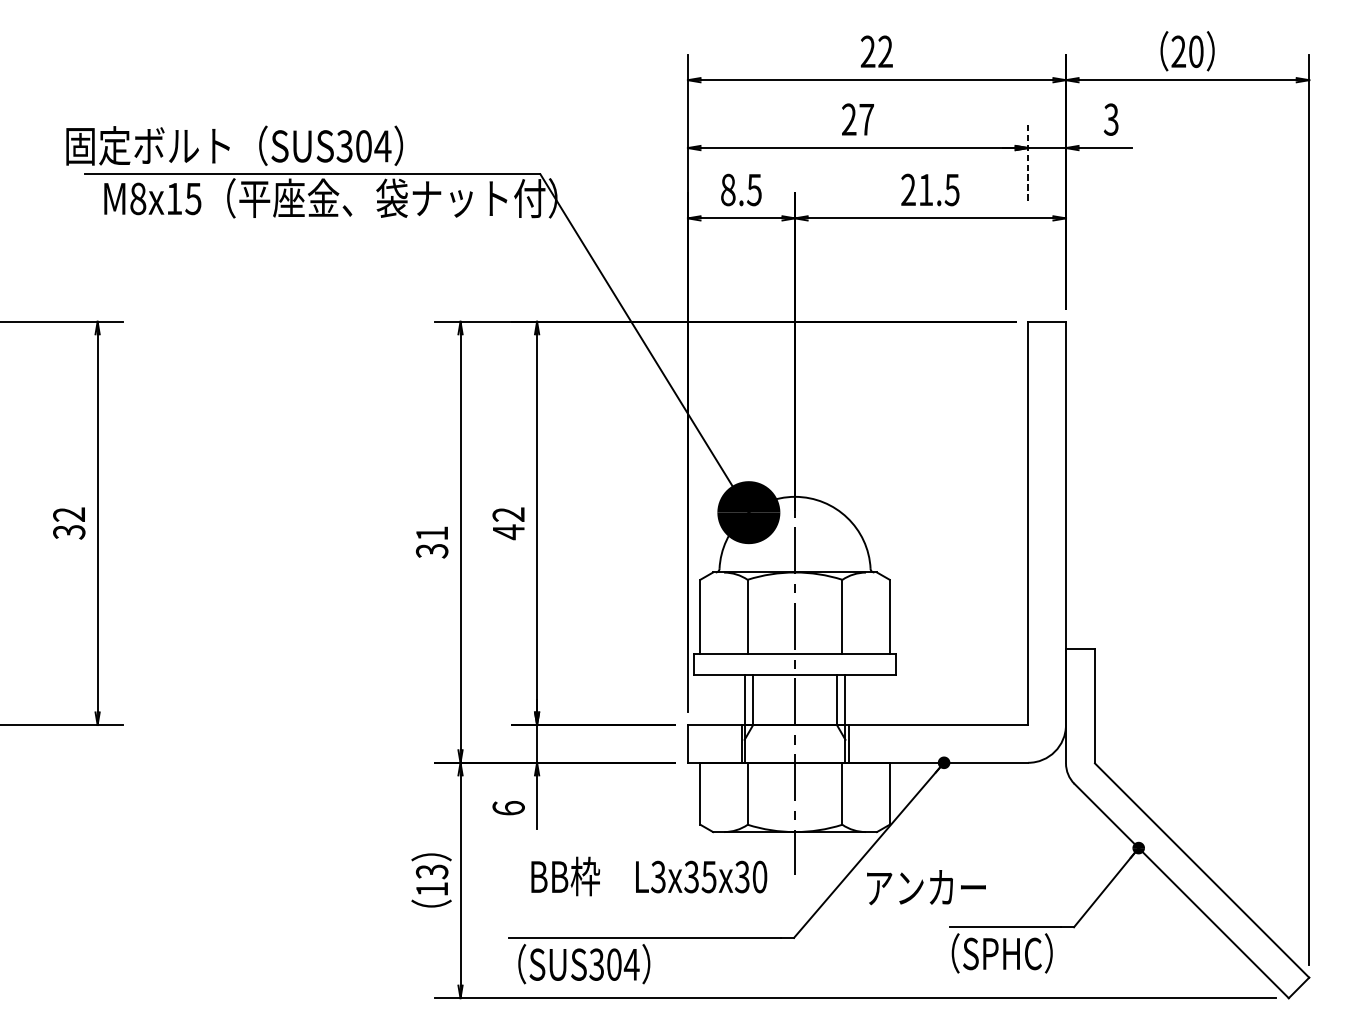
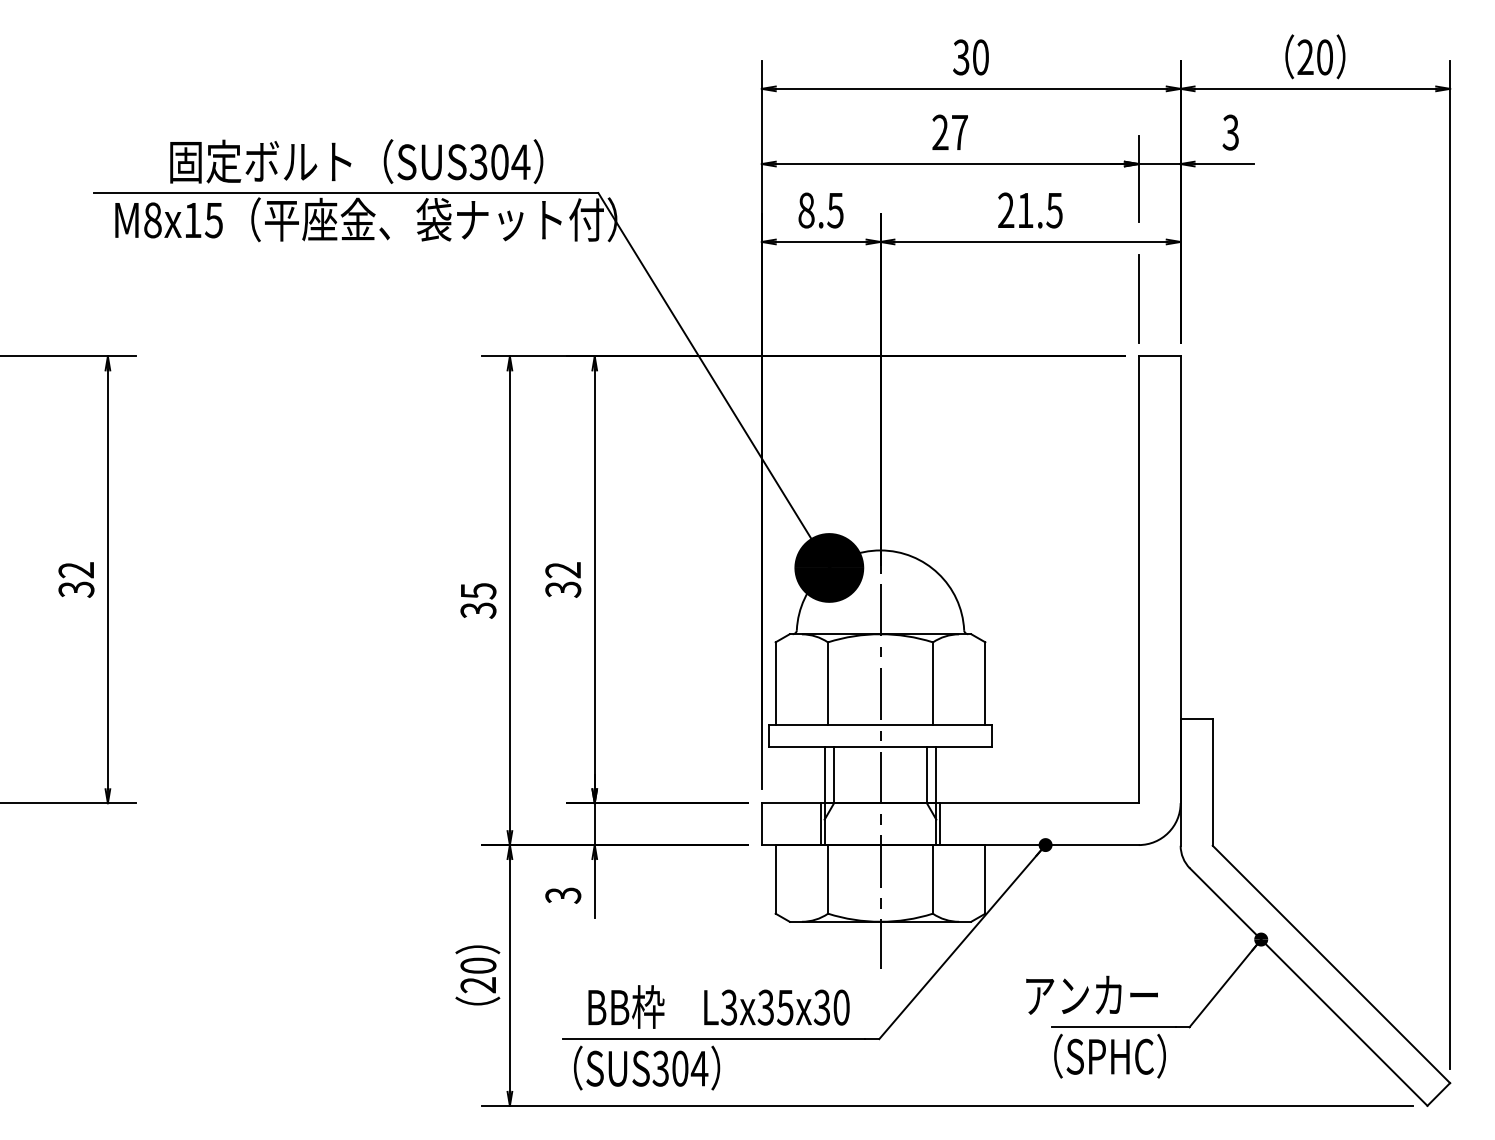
text: (876, 51) -> (970, 57), 22 -> 30
text: (234, 145) -> (356, 161), moved
line: (1027, 161) -> (1138, 178), dashed -> solid
line: (1027, 269) -> (1138, 298), added
text: (508, 532) -> (563, 589), 42 -> 32
text: (432, 533) -> (478, 591), 31 -> 35
text: (508, 808) -> (563, 895), 6 -> 3
text: (648, 876) -> (718, 1006), moved
text: (432, 880) -> (478, 975), 13 -> 20
text: (925, 886) -> (1091, 994), moved

